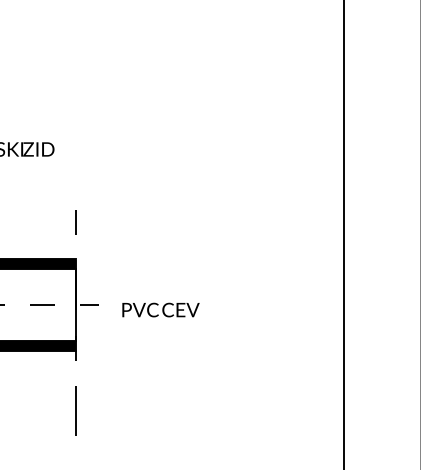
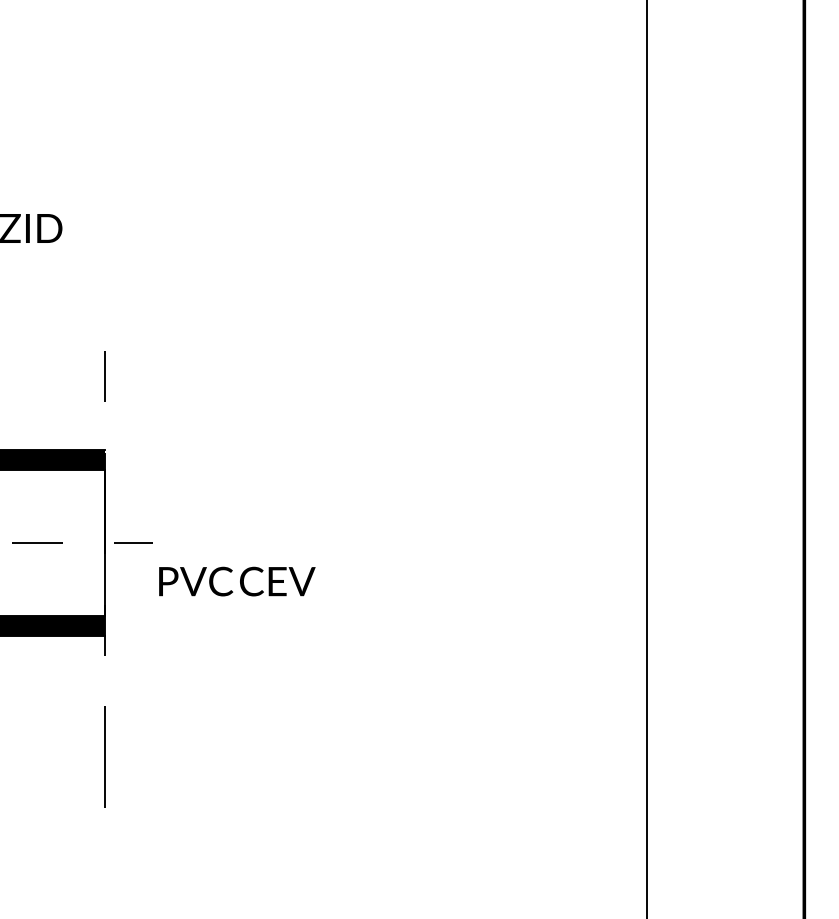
text: (160, 309) -> (236, 580), moved

